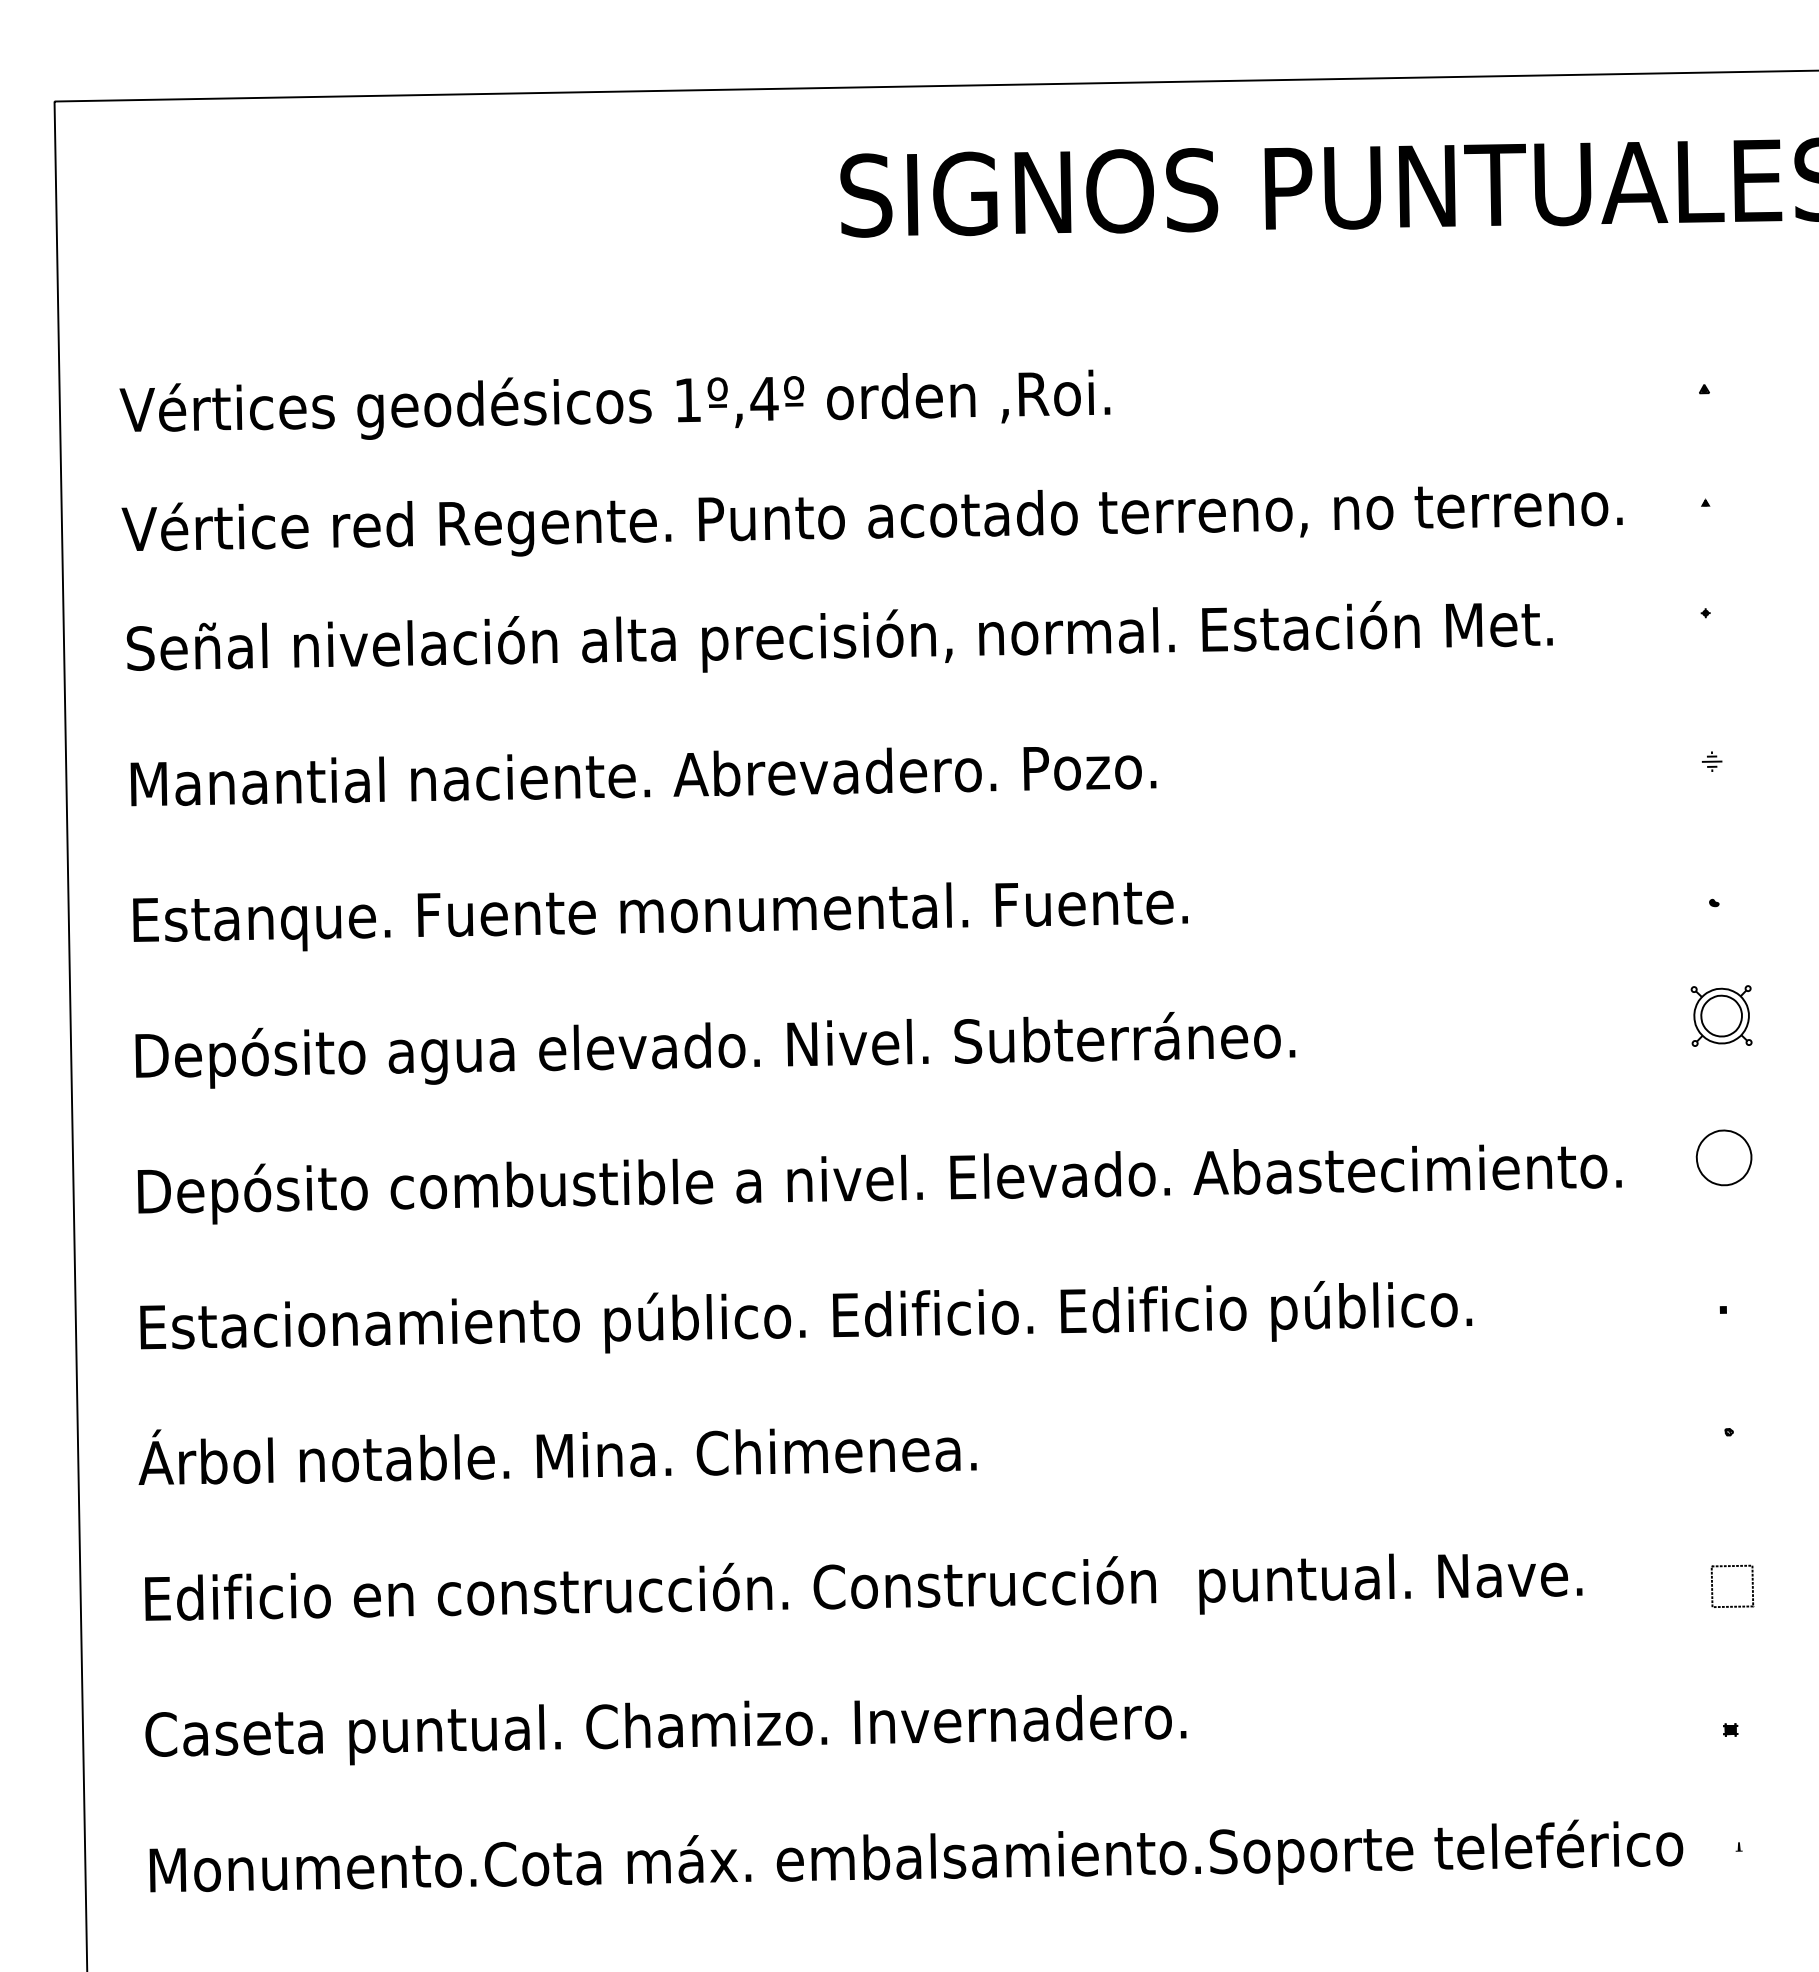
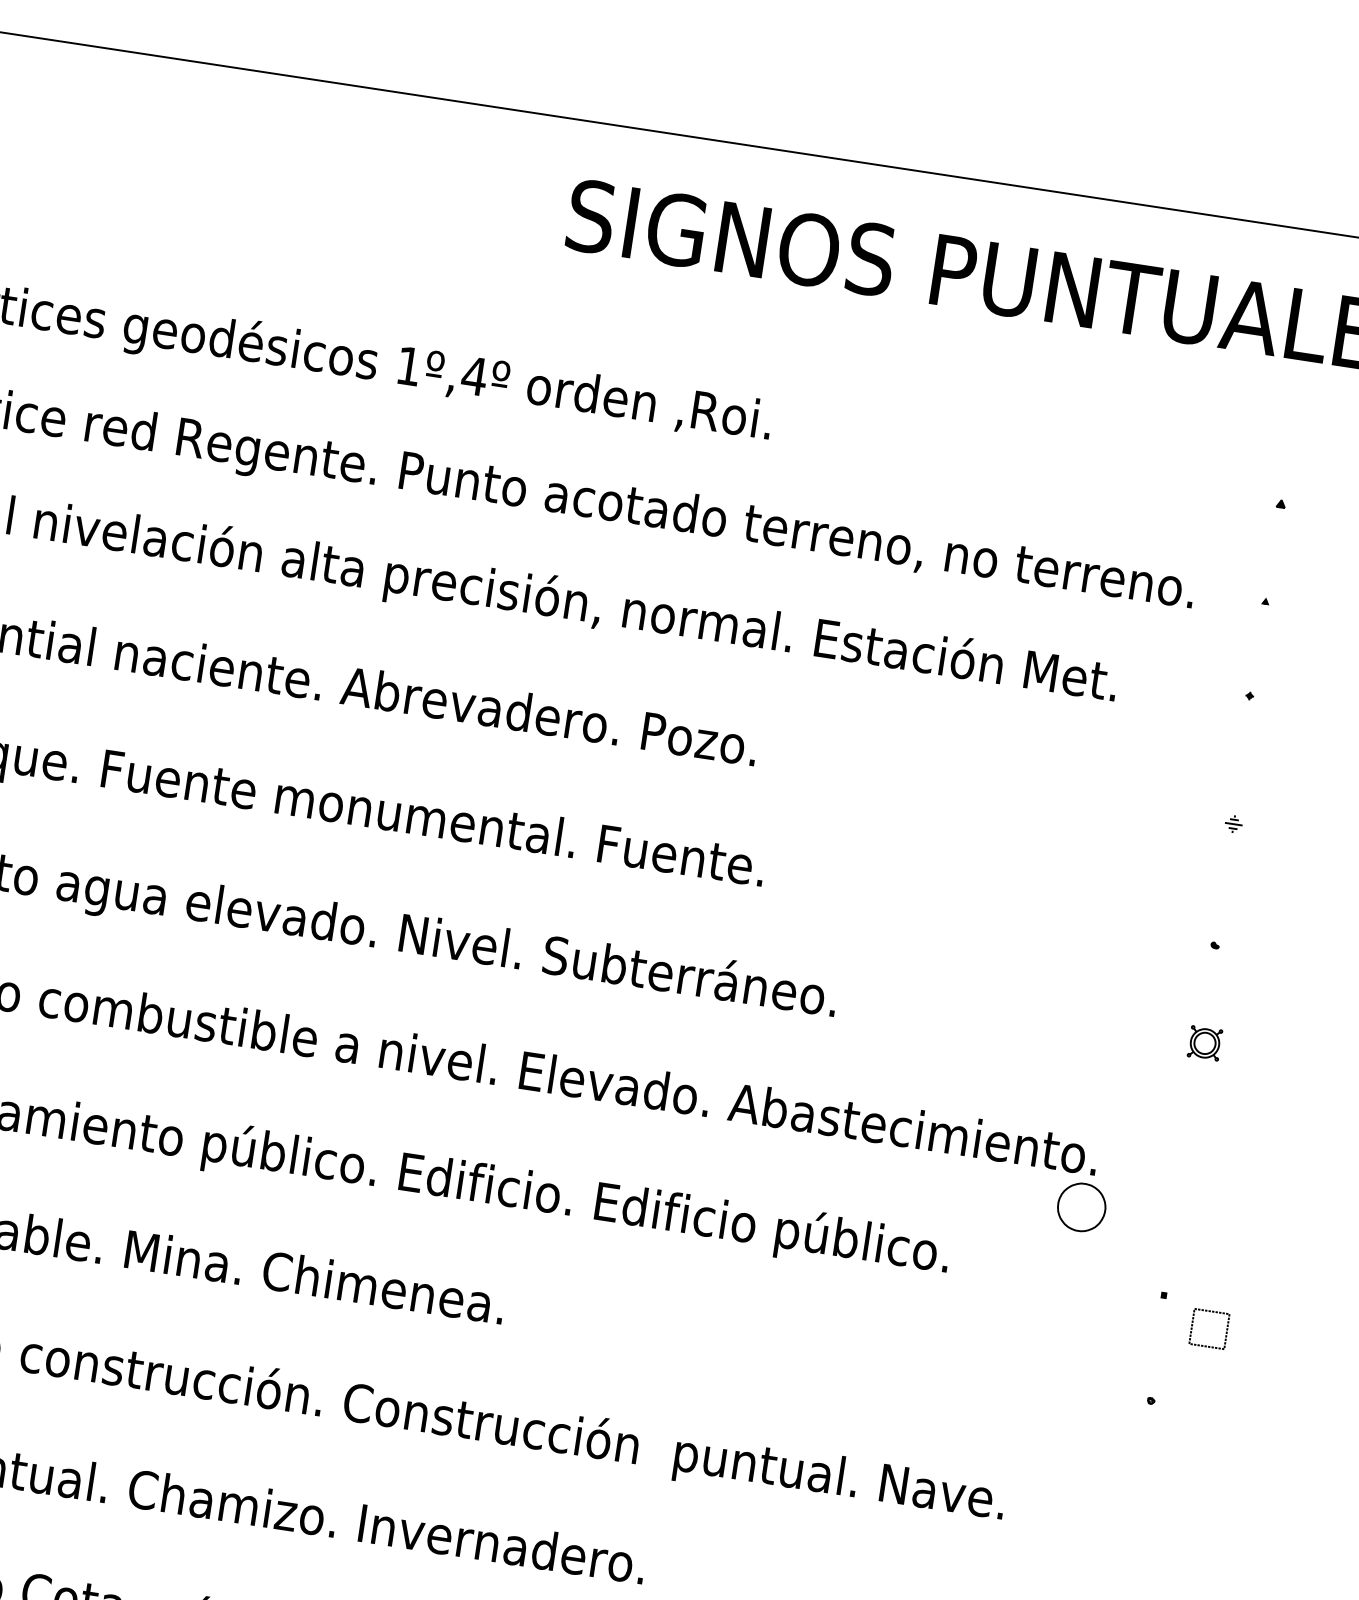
part: (1721, 1015) -> (1205, 1042), size x0.6
part: (1723, 1157) -> (1081, 1206), moved
part: (1732, 1566) -> (1212, 1311), moved

